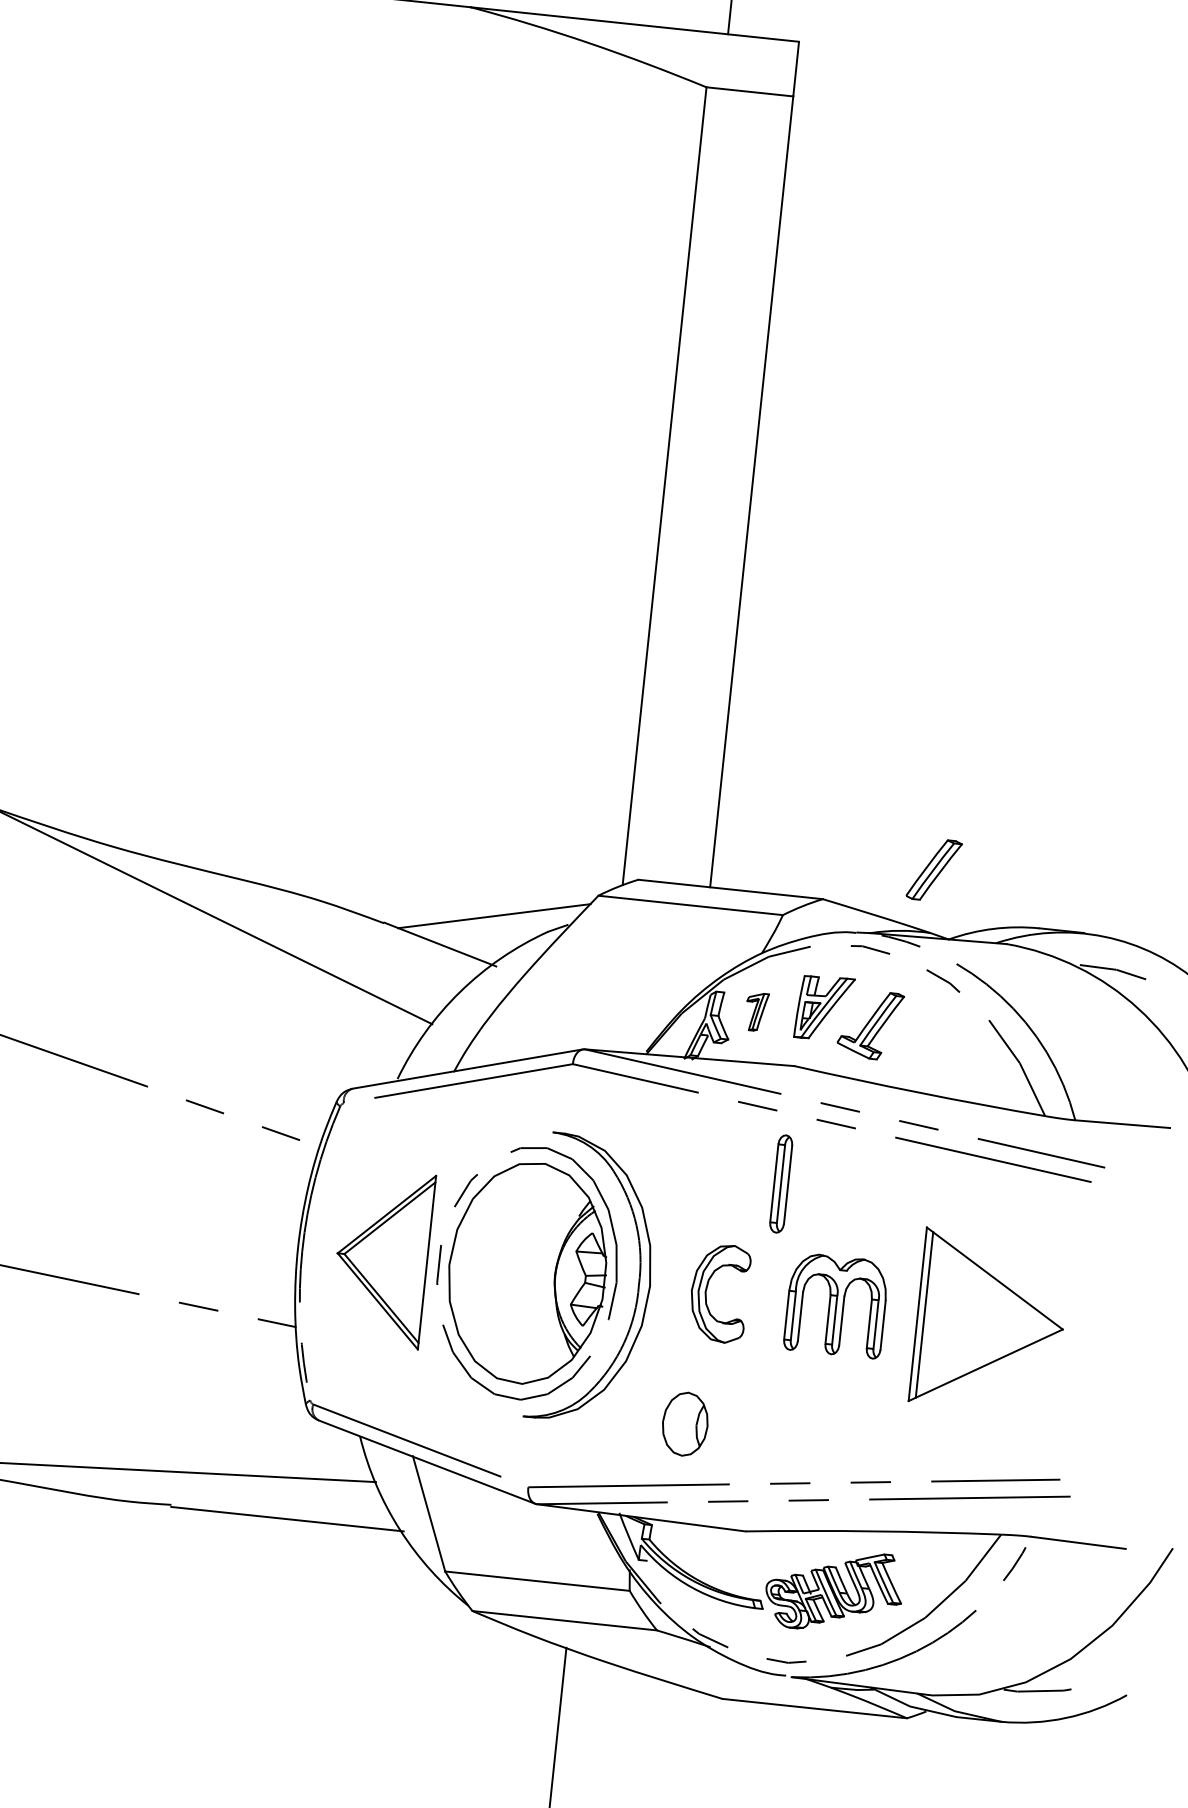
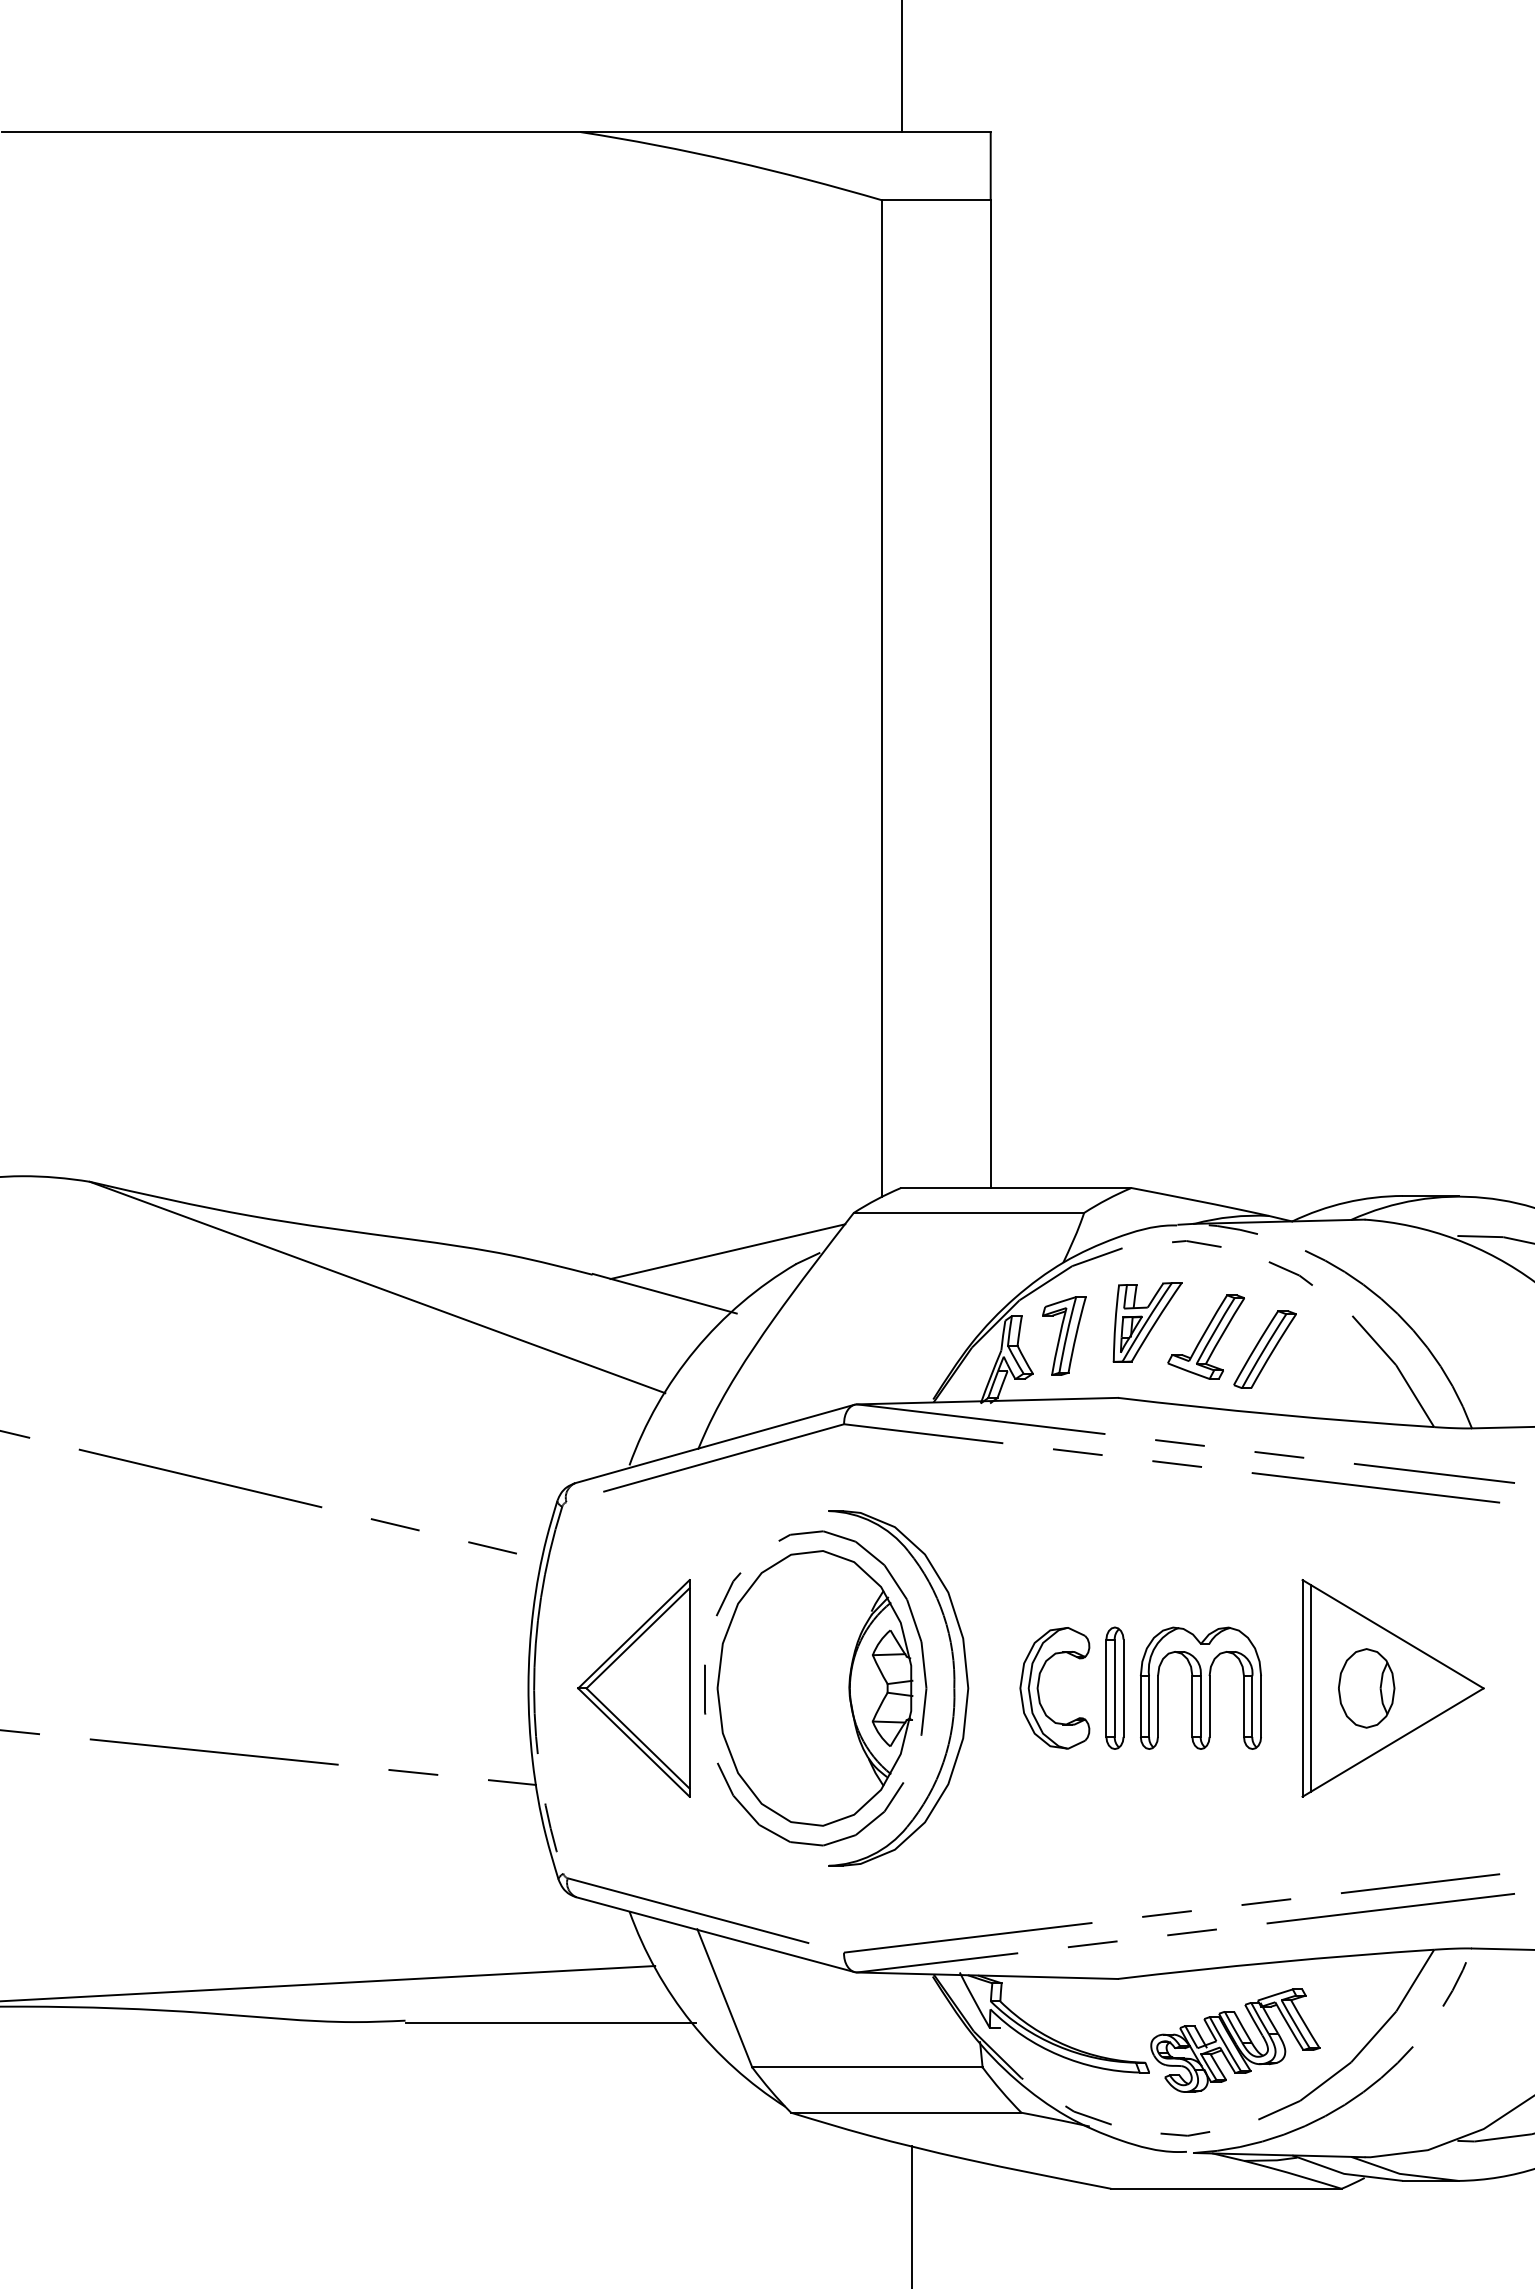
part: (933, 869) -> (1264, 1349), moved
part: (756, 1011) -> (1064, 1335), size x1.67
part: (780, 1183) -> (1114, 1687), moved
part: (685, 1424) -> (1366, 1688), moved

